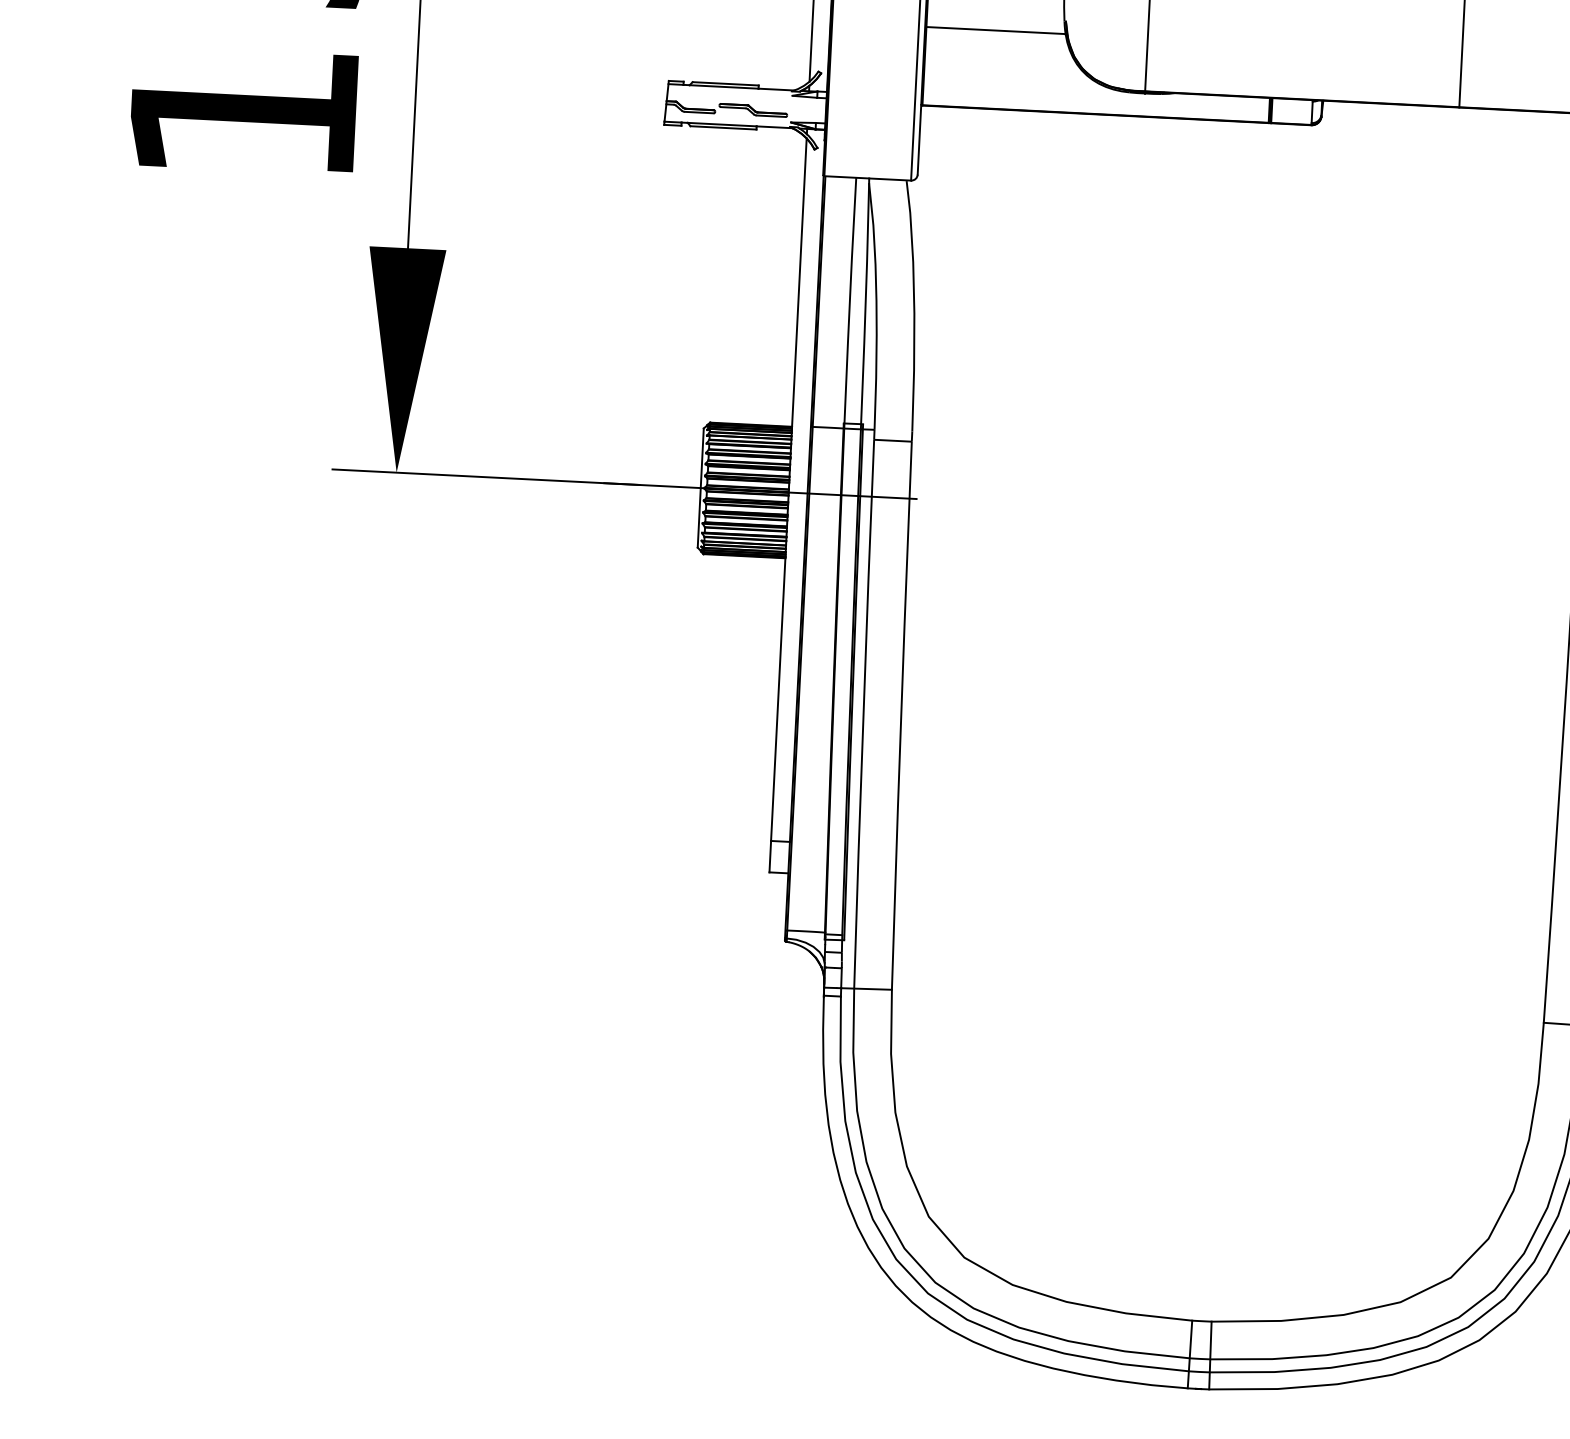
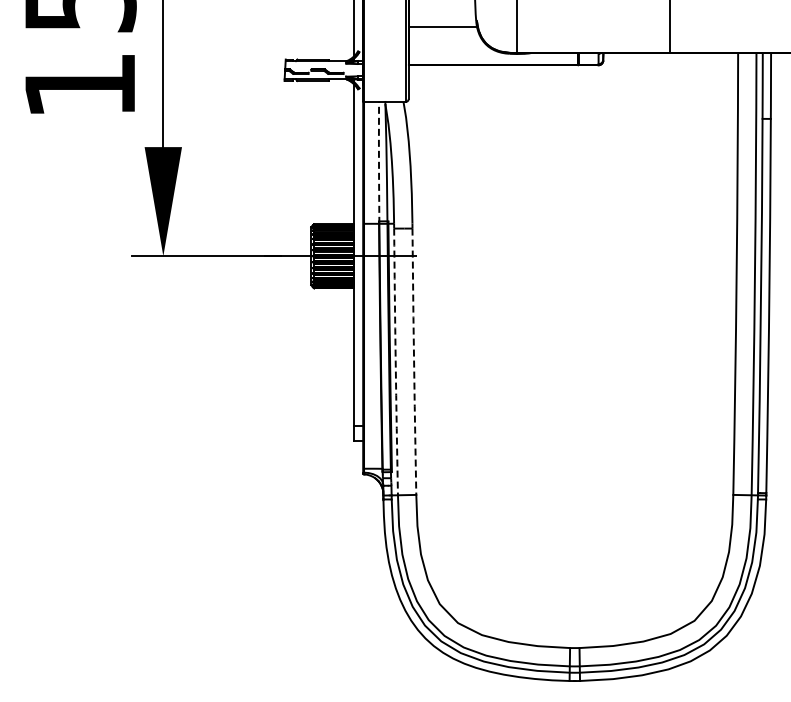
line: (848, 302) -> (378, 162), solid -> dashed
arc: (863, 713) -> (395, 361), solid -> dashed
line: (902, 717) -> (414, 362), solid -> dashed

